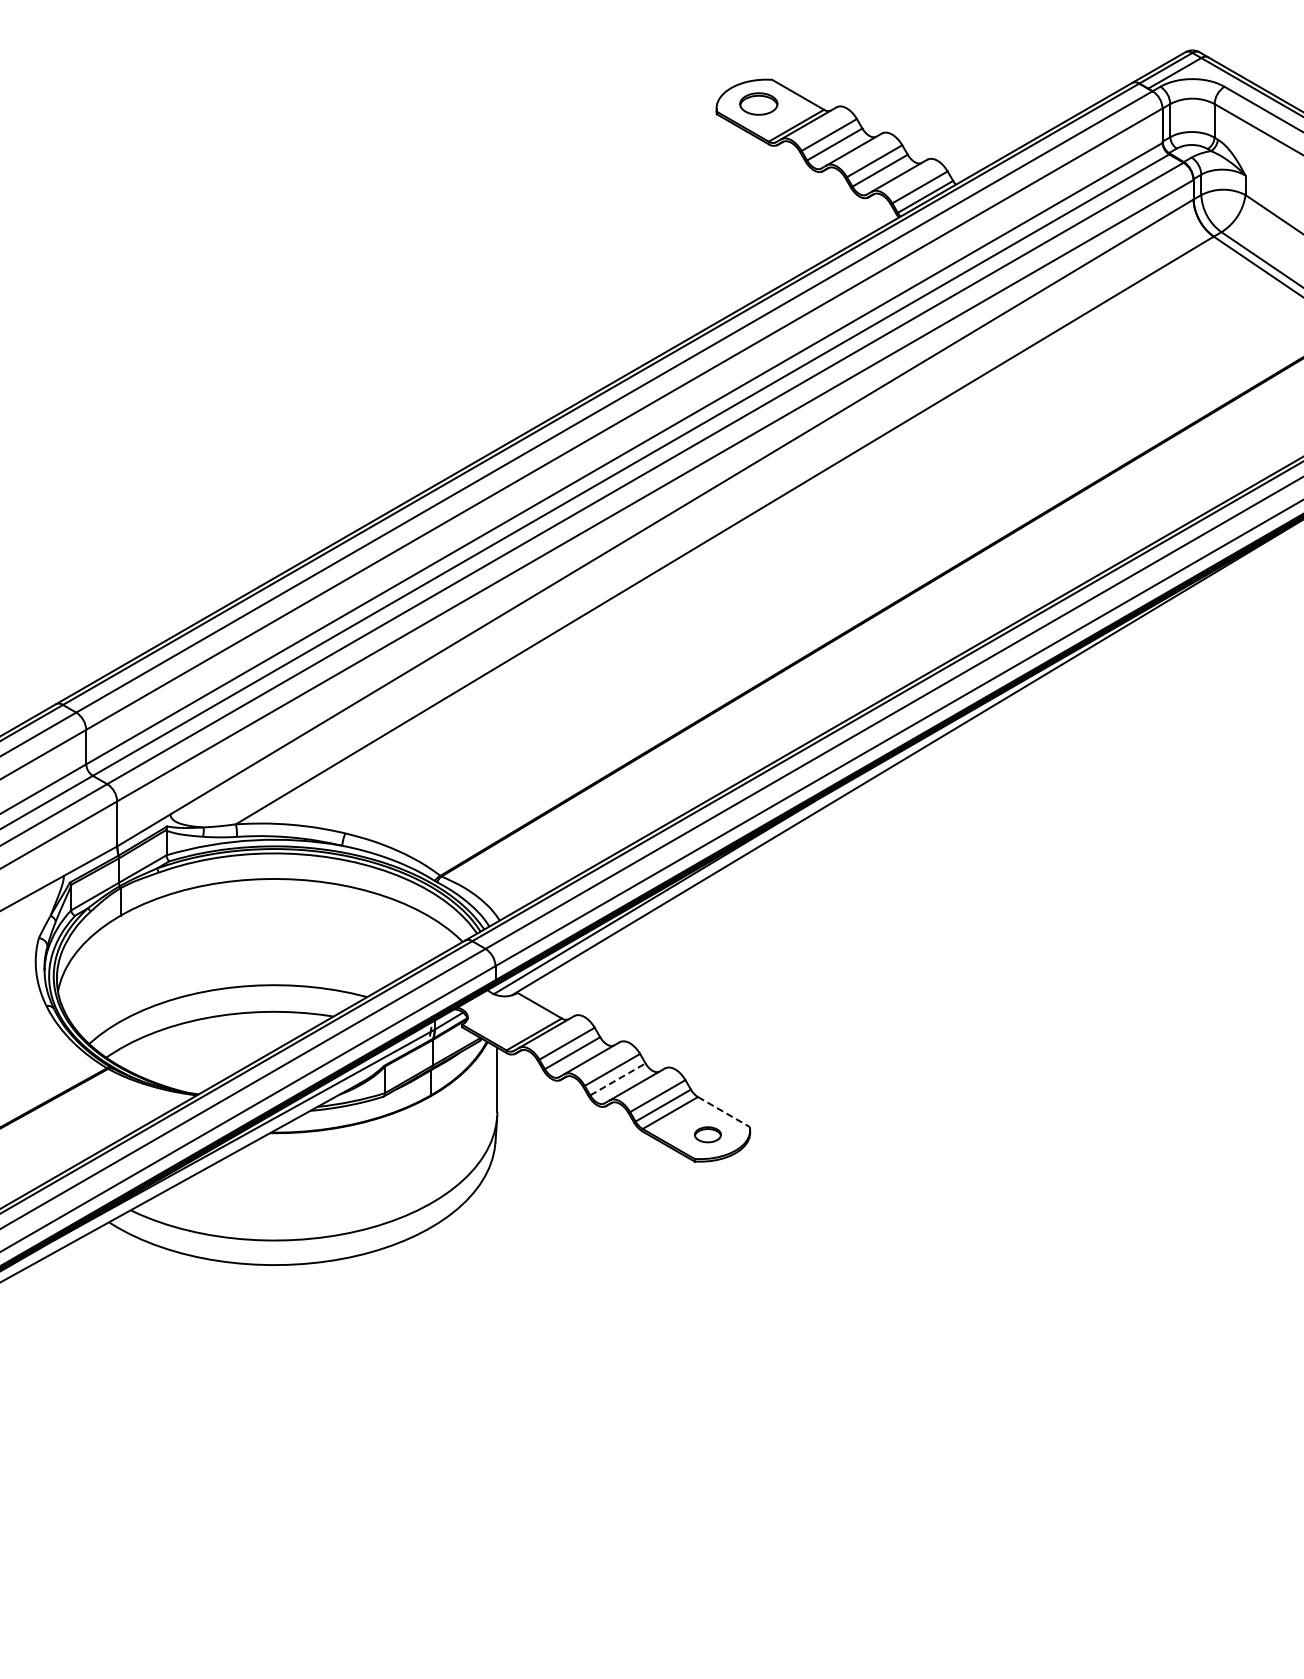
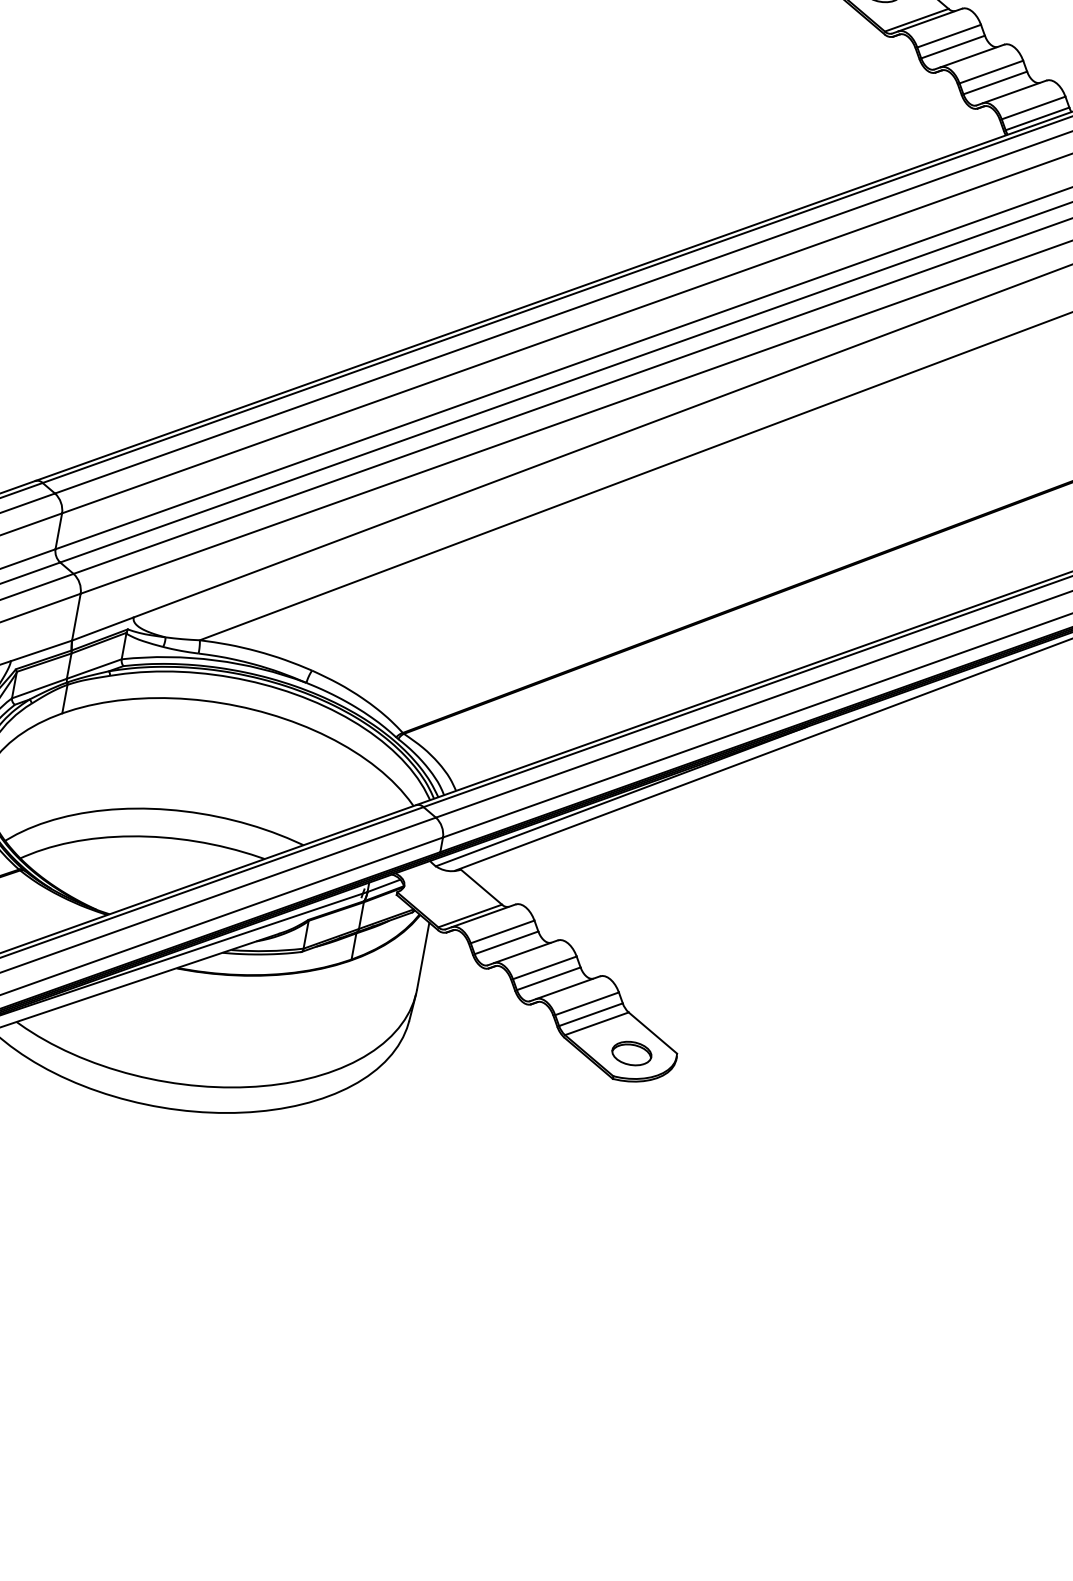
line: (617, 1079) -> (548, 978), dashed -> solid
line: (724, 1112) -> (653, 1033), dashed -> solid
part: (707, 1134) -> (631, 1053), size x1.43

